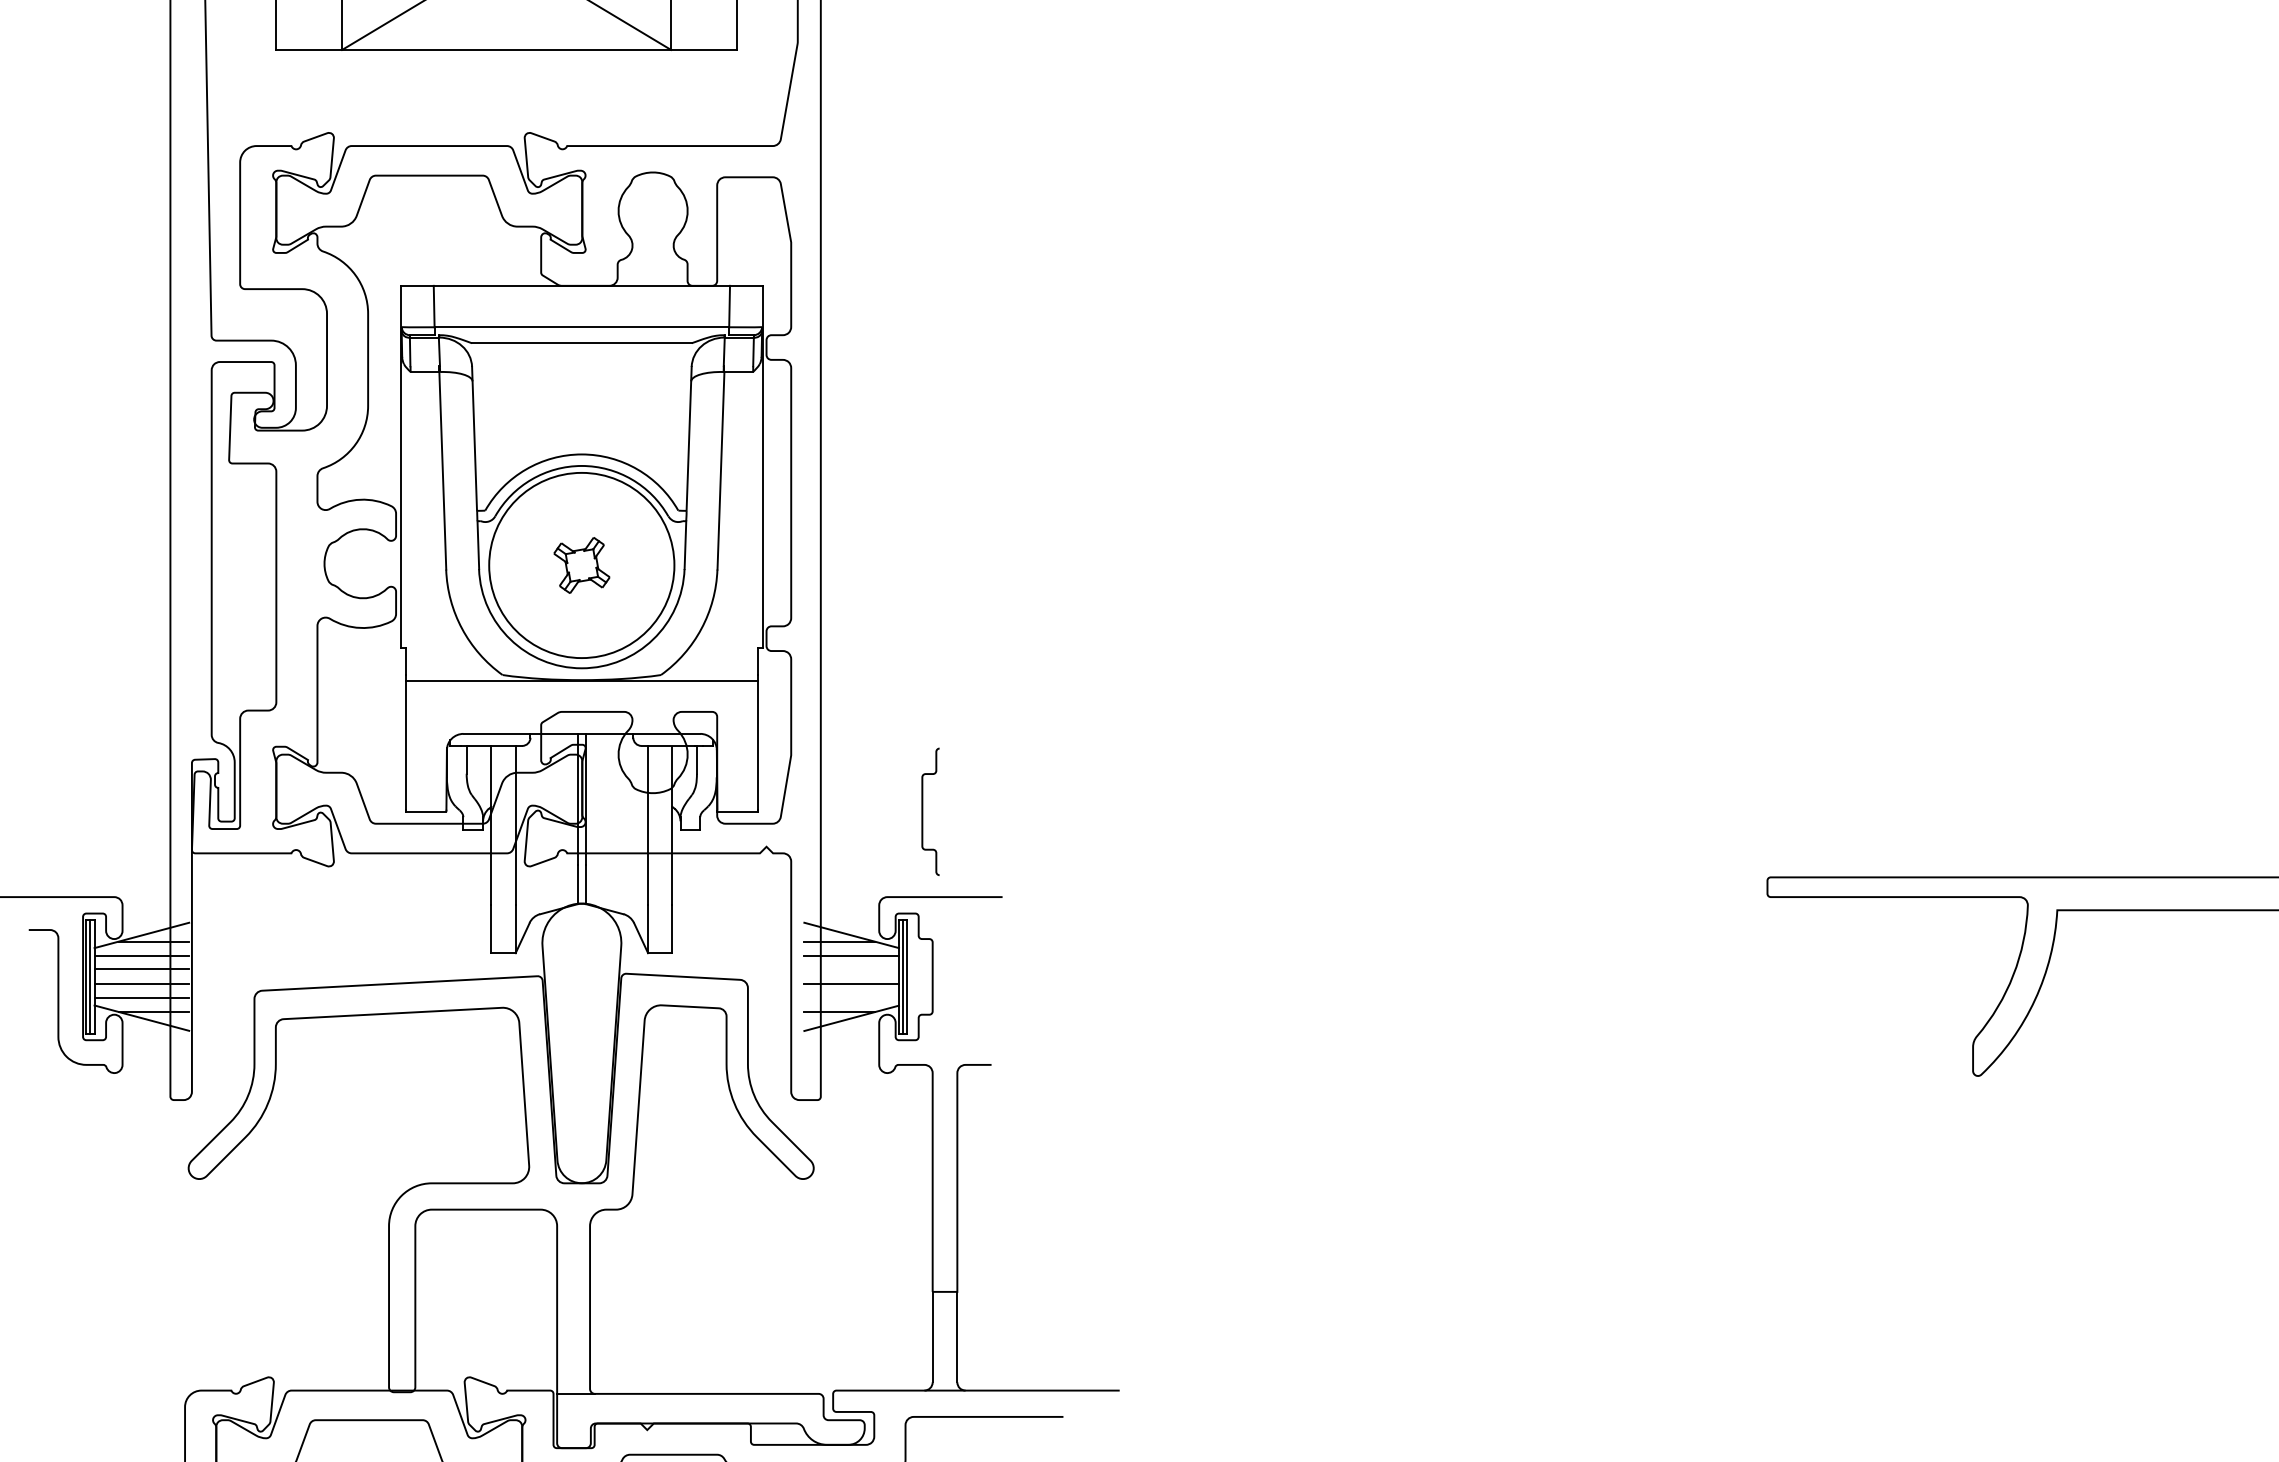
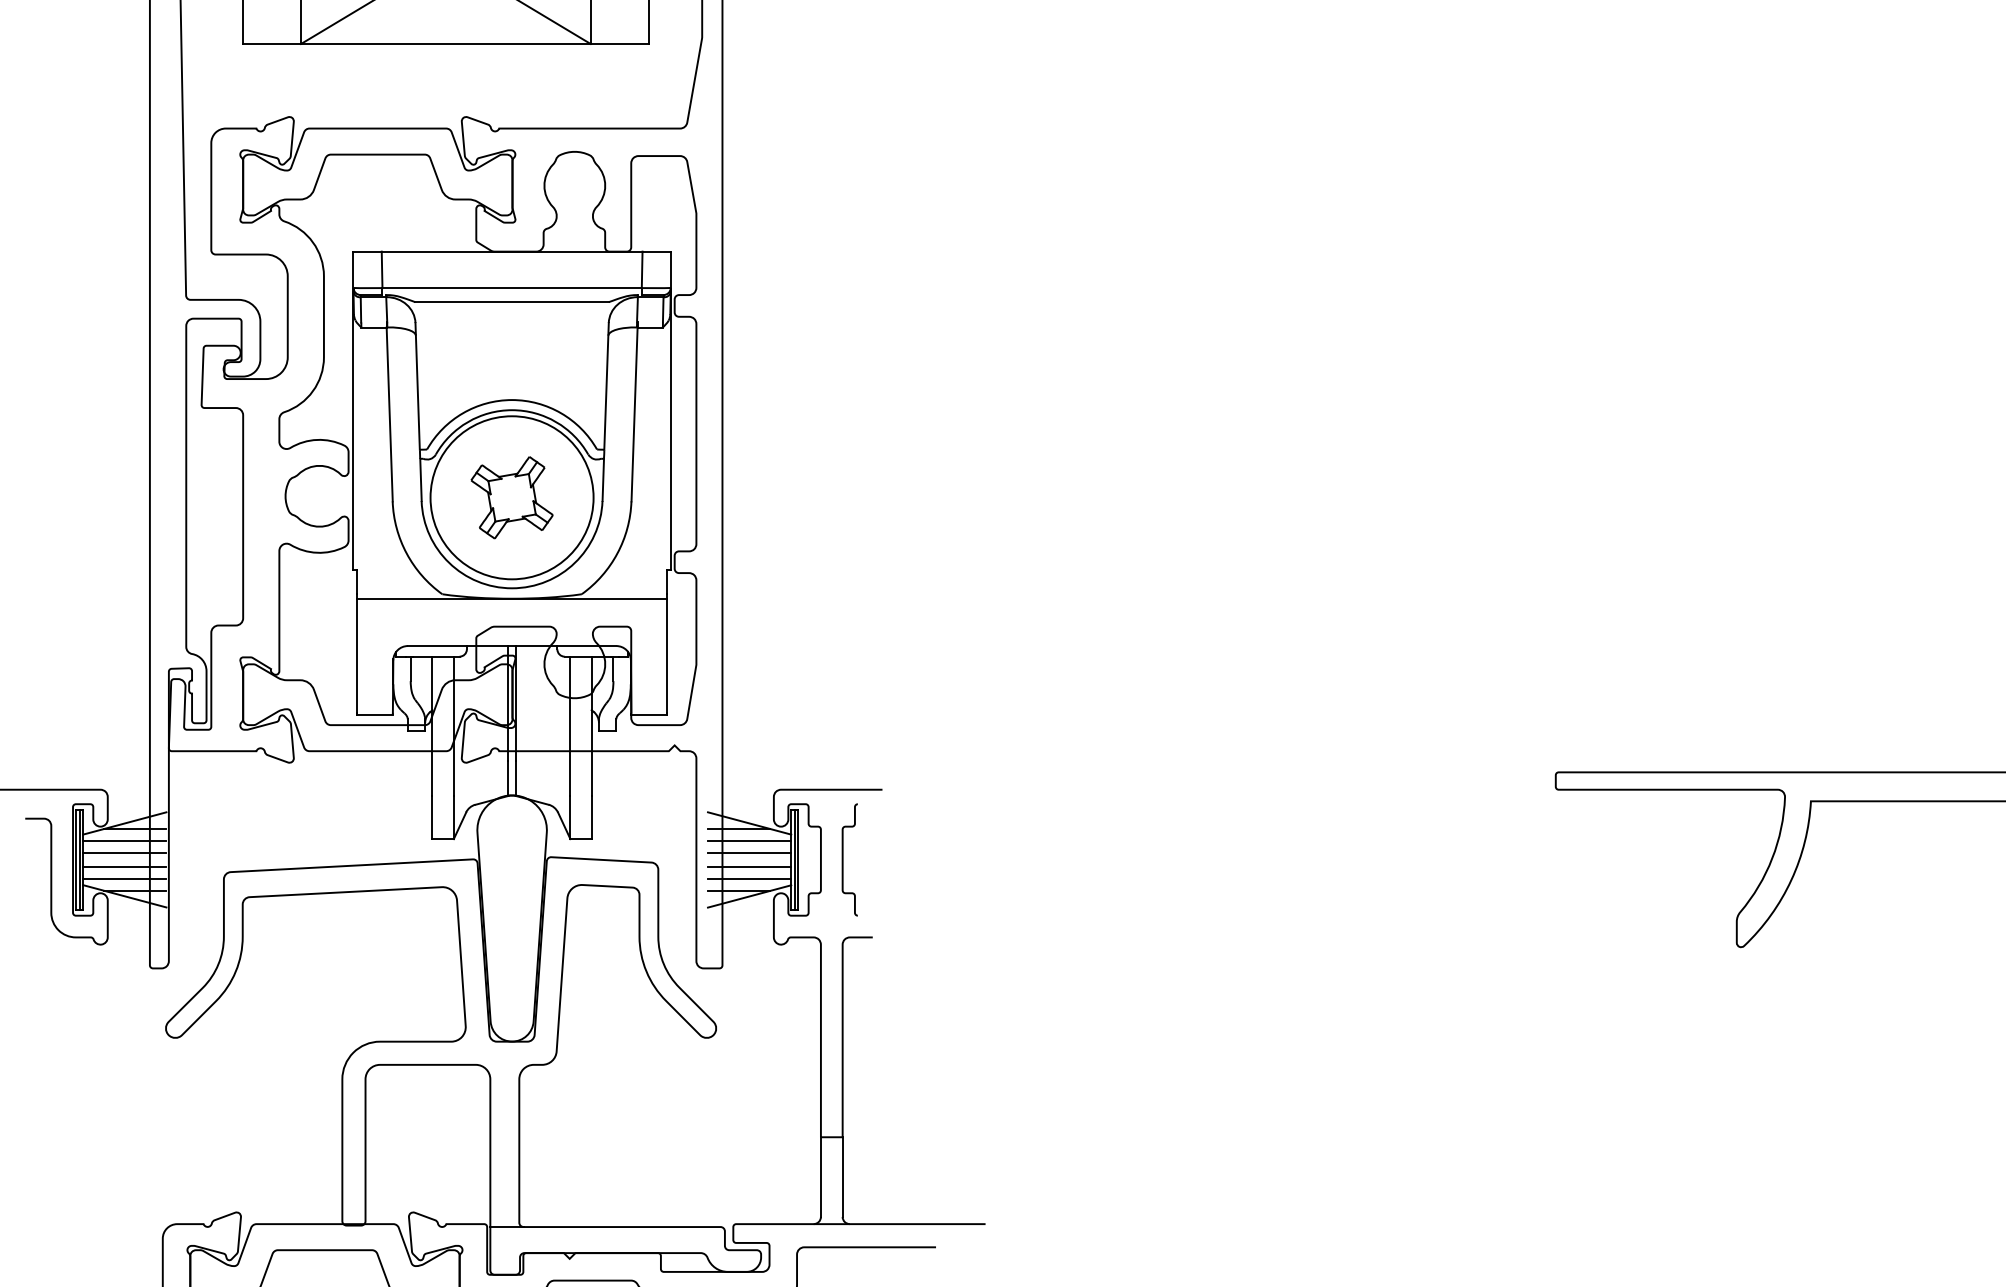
part: (581, 565) -> (511, 497), size x1.67
curve: (923, 811) -> (843, 859), moved
line: (851, 969) -> (749, 853), added
line: (851, 998) -> (749, 878), added

